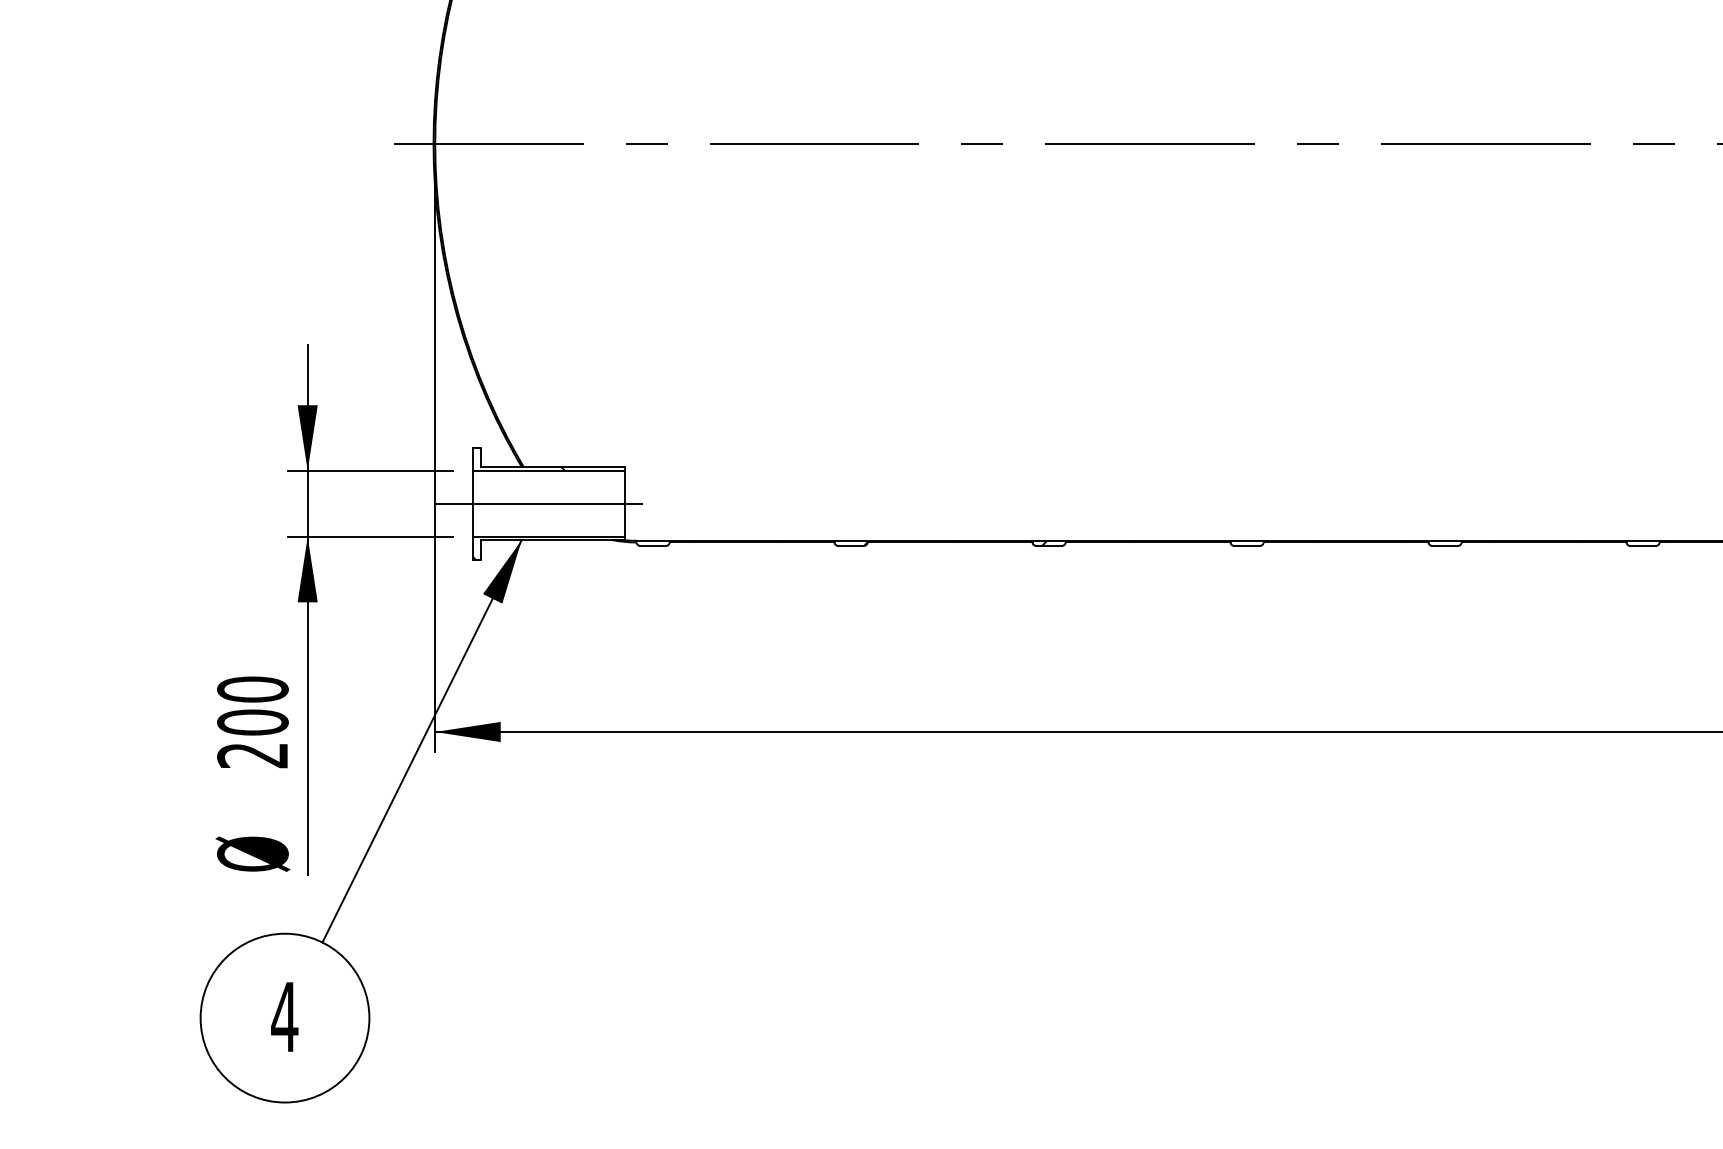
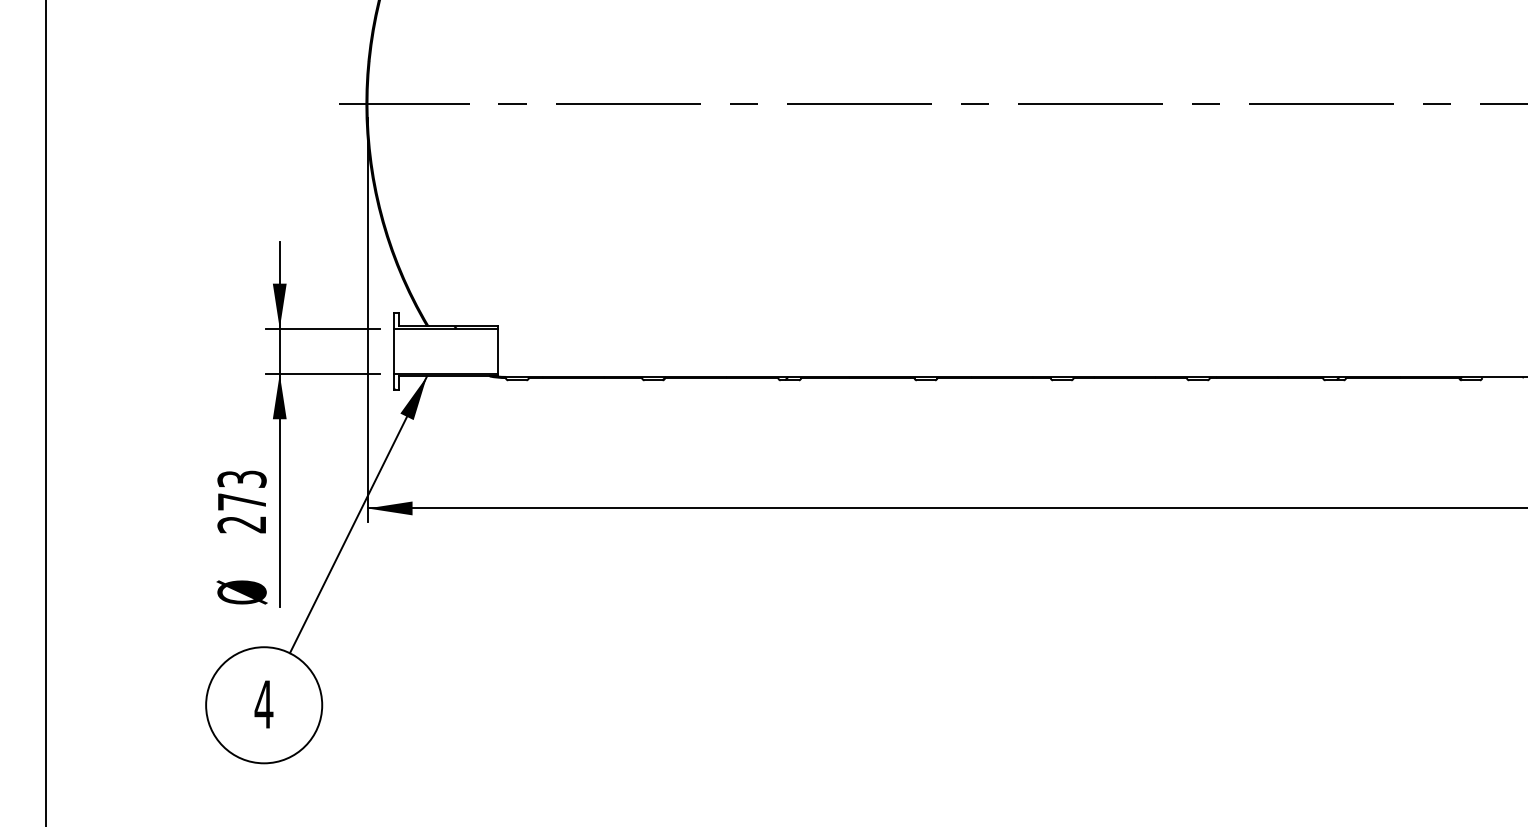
line: (548, 503) -> (445, 351), removed
text: (252, 705) -> (241, 490), 200 -> 273

